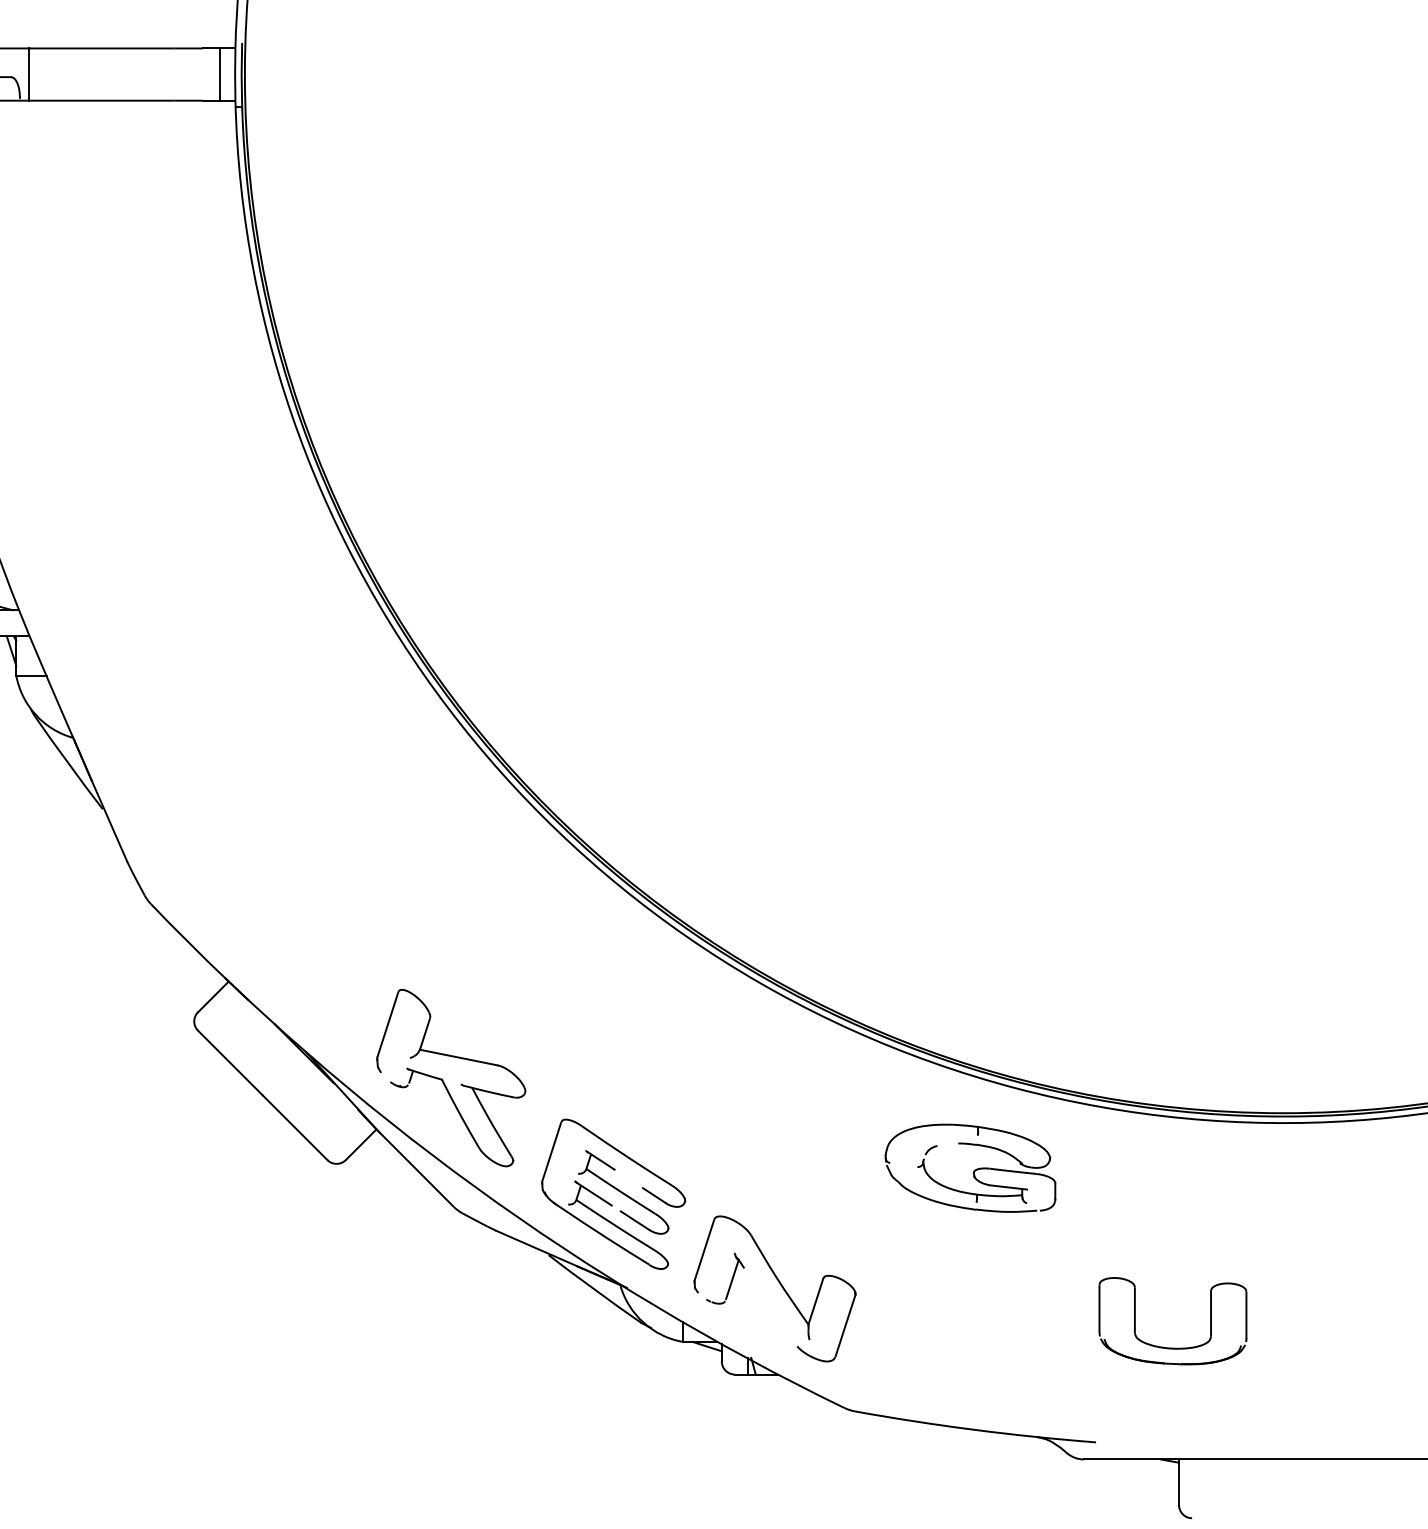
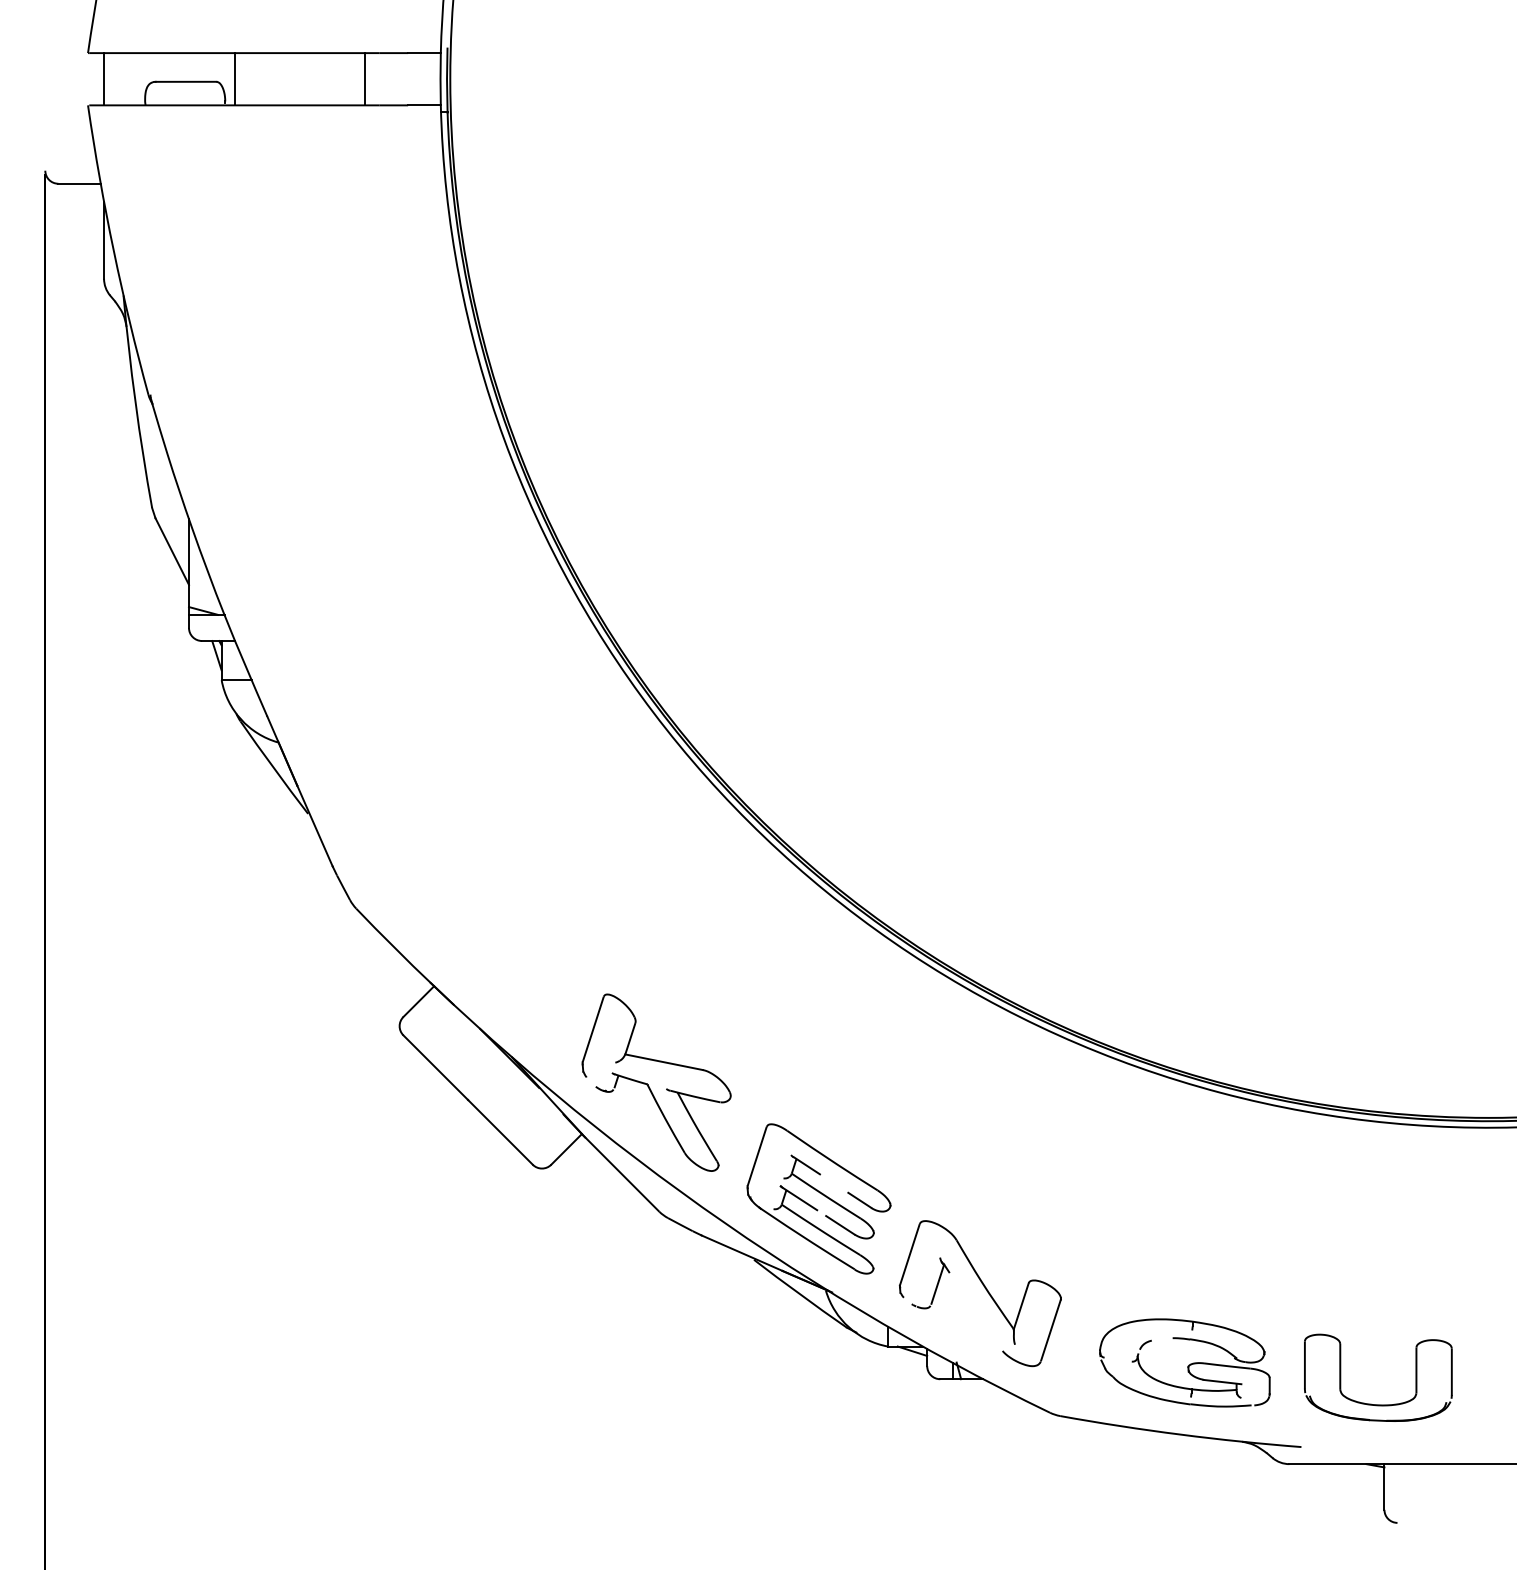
line: (220, 74) -> (365, 79), moved
part: (970, 1167) -> (1184, 1362), moved
part: (1166, 1346) -> (1371, 1403), moved

